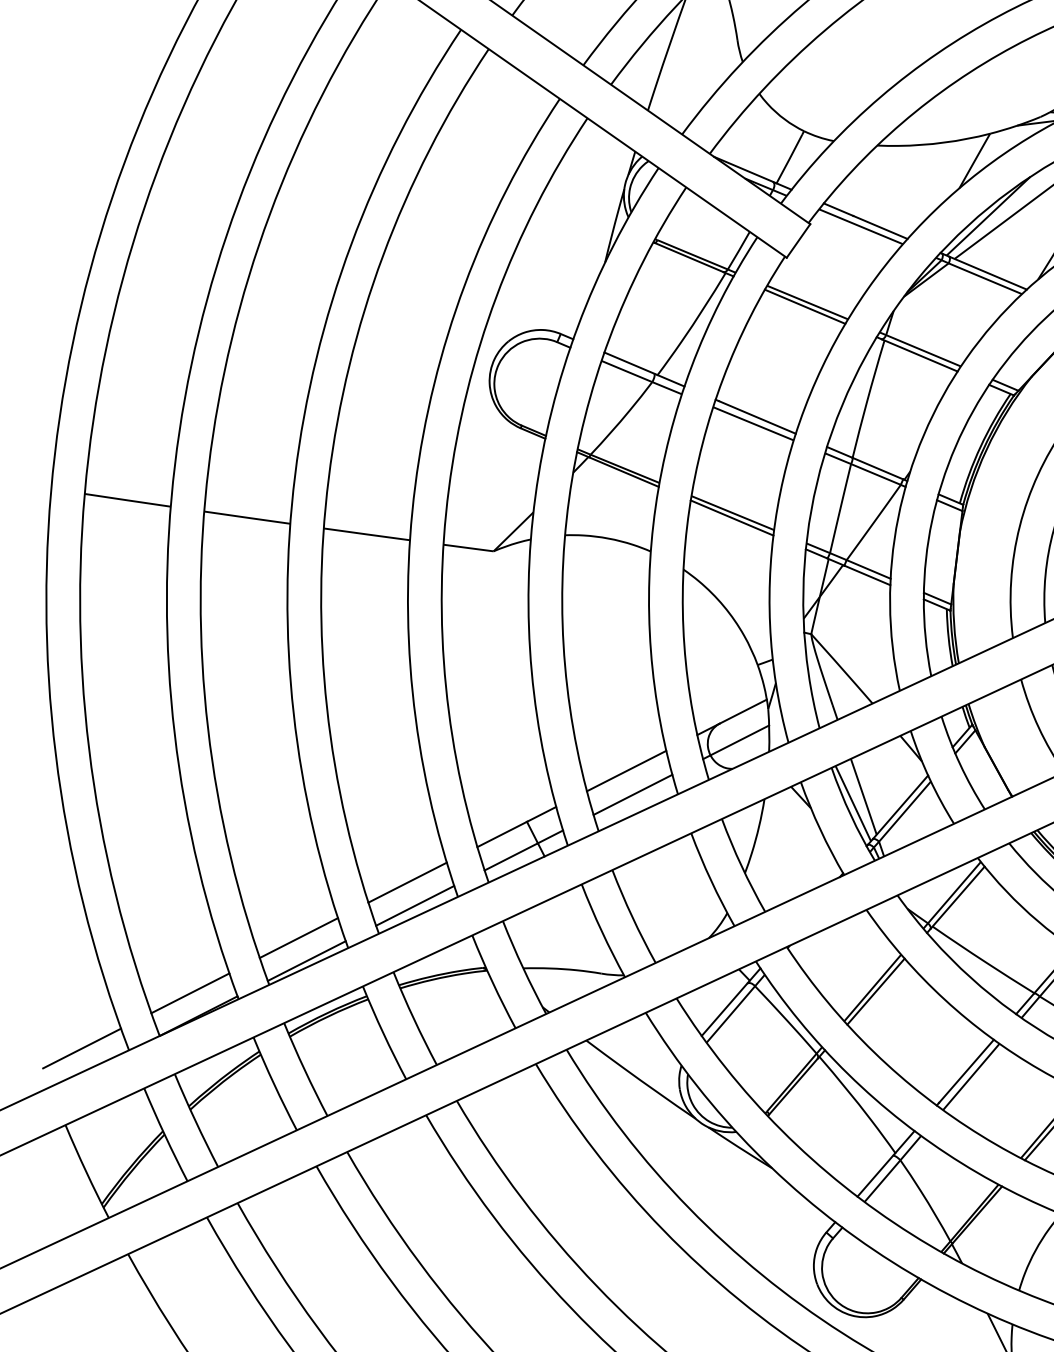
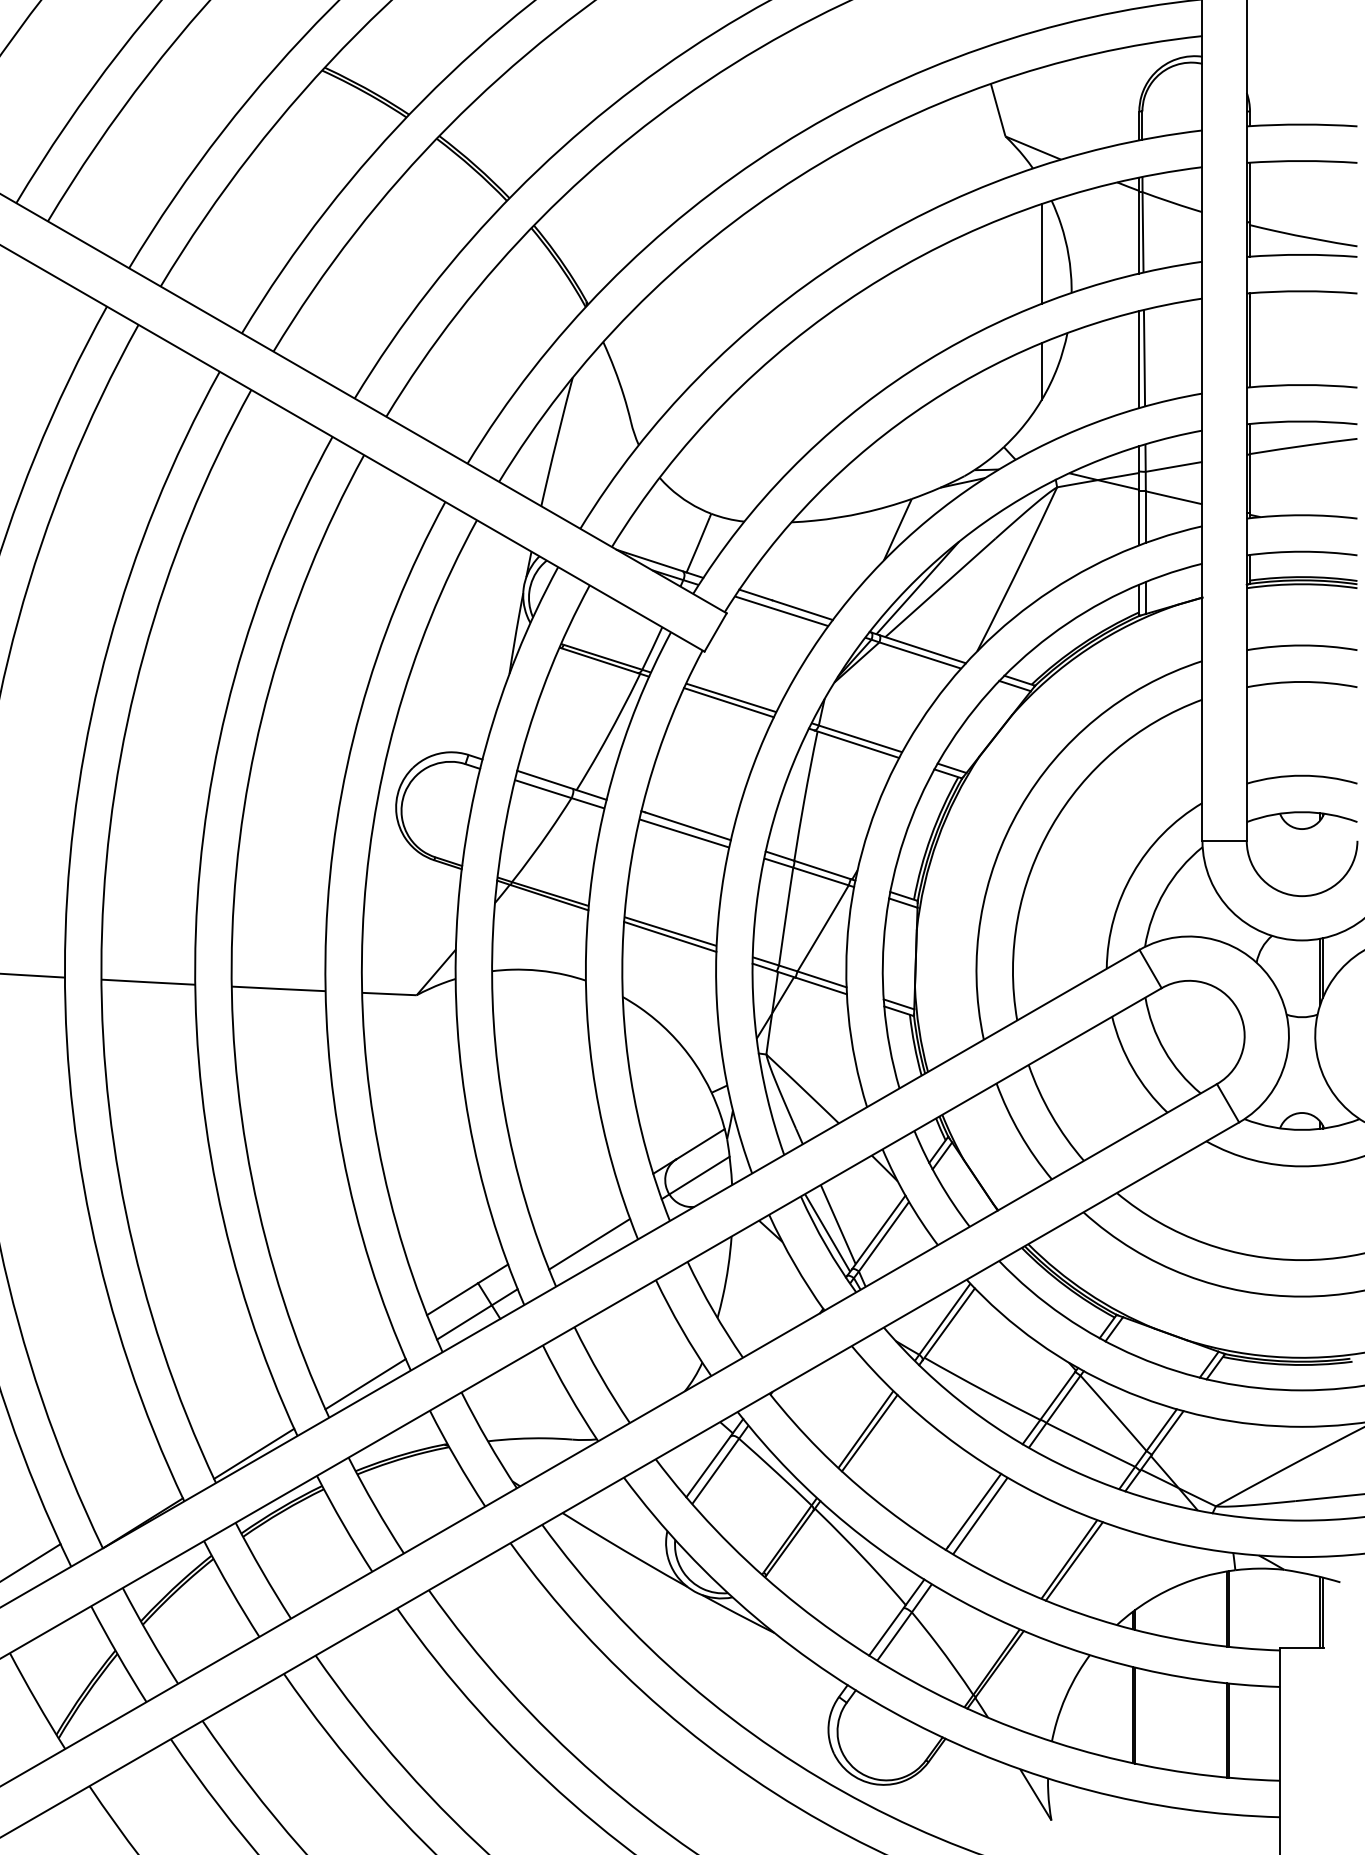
line: (626, 770) -> (580, 1218), removed
line: (406, 882) -> (354, 1359), removed
line: (298, 937) -> (243, 1429), removed
line: (190, 993) -> (131, 1499), removed

